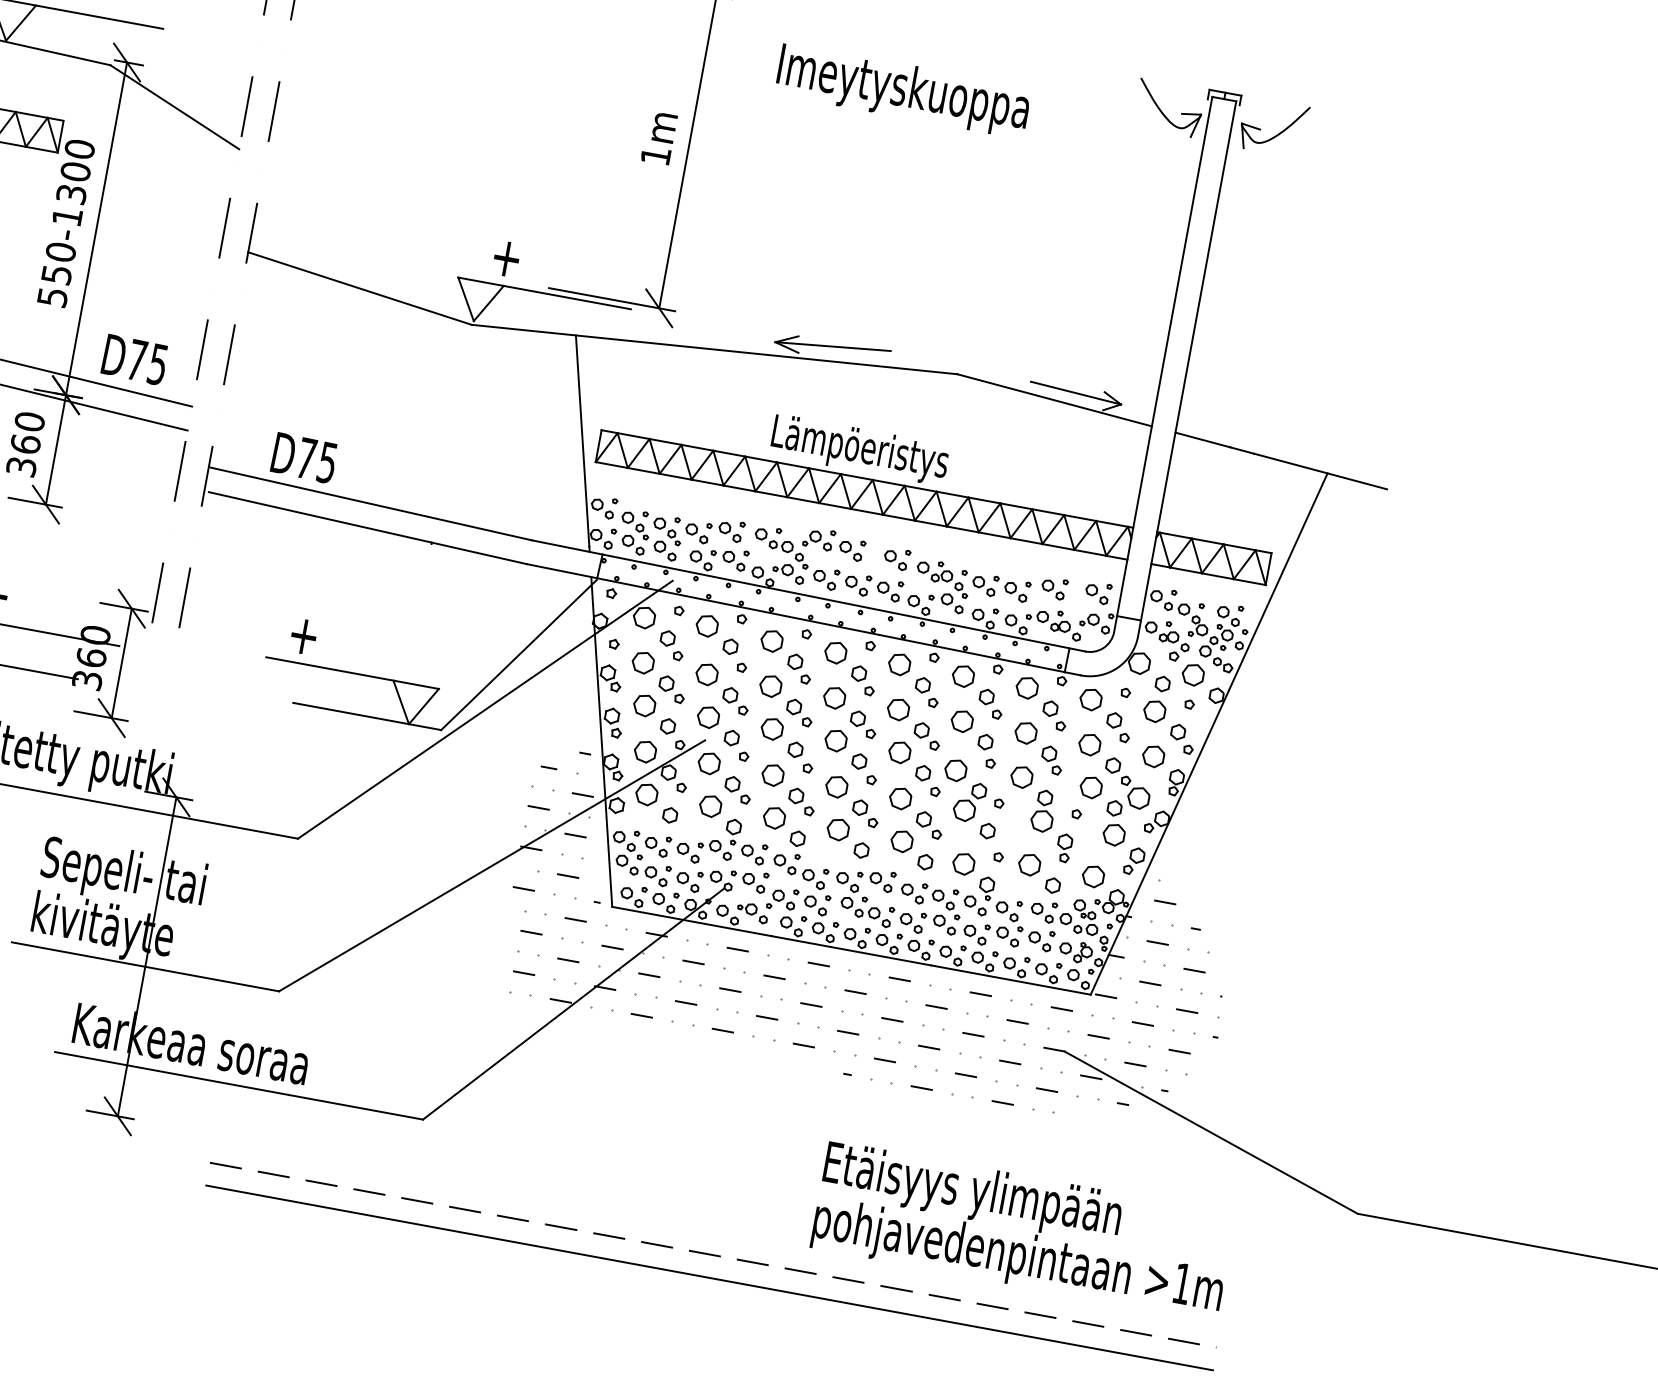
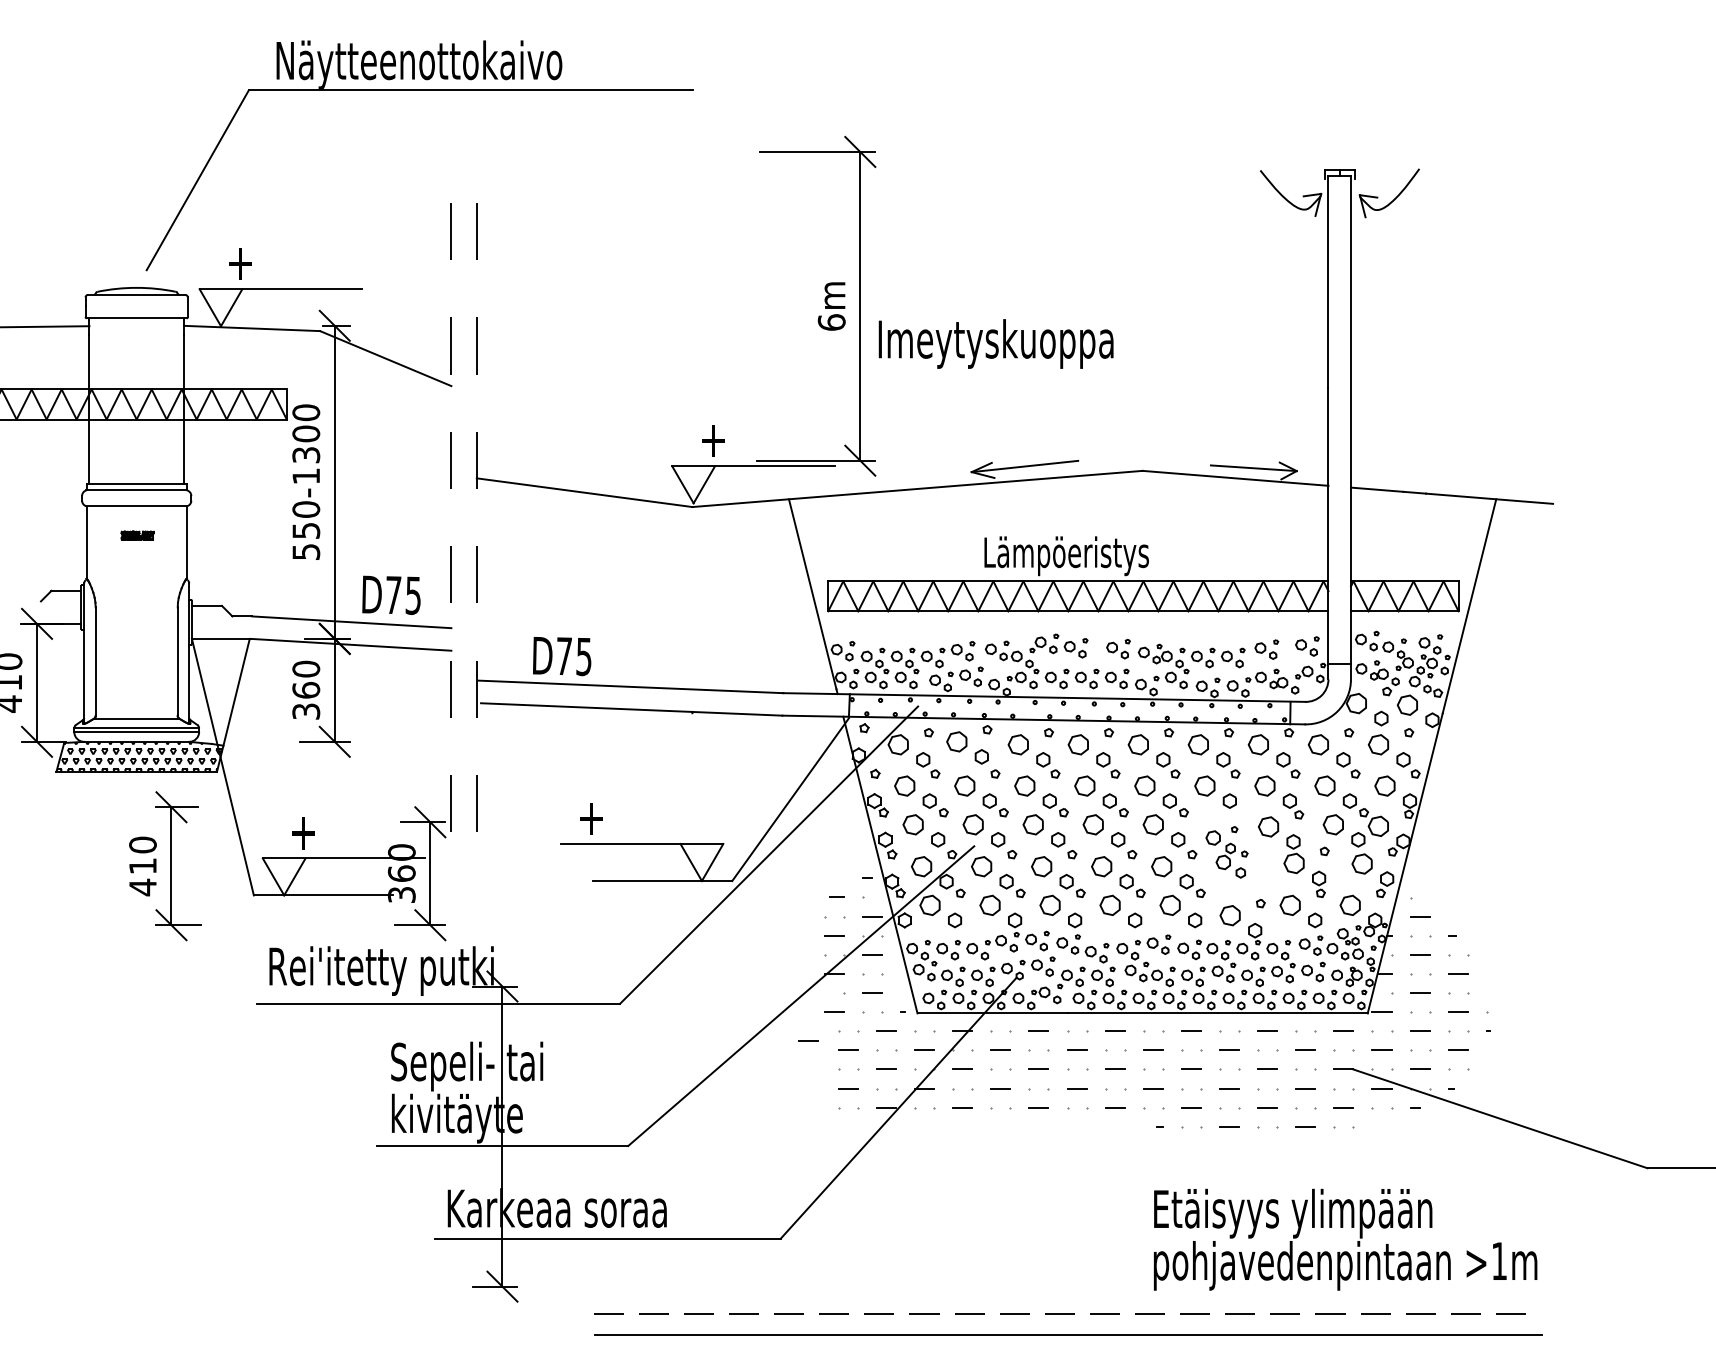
text: (902, 90) -> (995, 343), moved
text: (655, 155) -> (831, 322), 1m -> 6m
part: (972, 796) -> (1226, 852), size x0.7
line: (491, 914) -> (808, 1040), added

